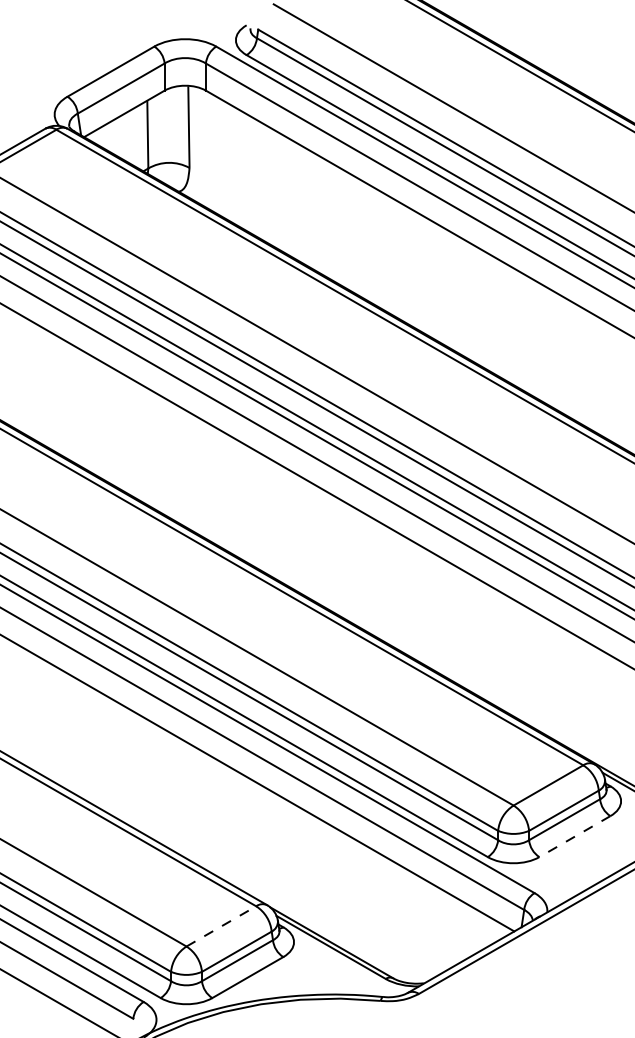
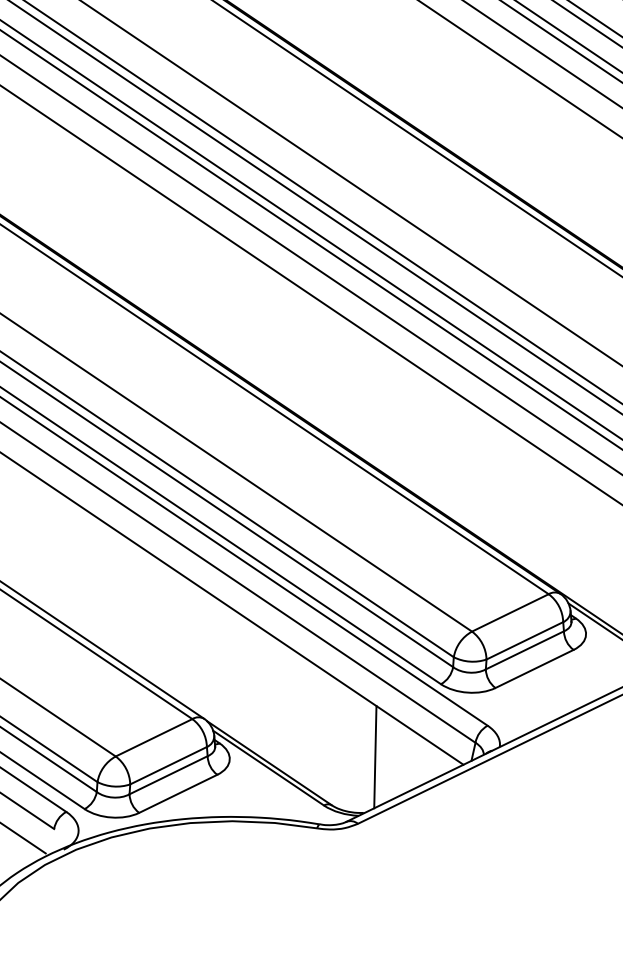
line: (574, 836) -> (534, 668), dashed -> solid
line: (221, 926) -> (154, 737), dashed -> solid
line: (430, 929) -> (374, 756), added

